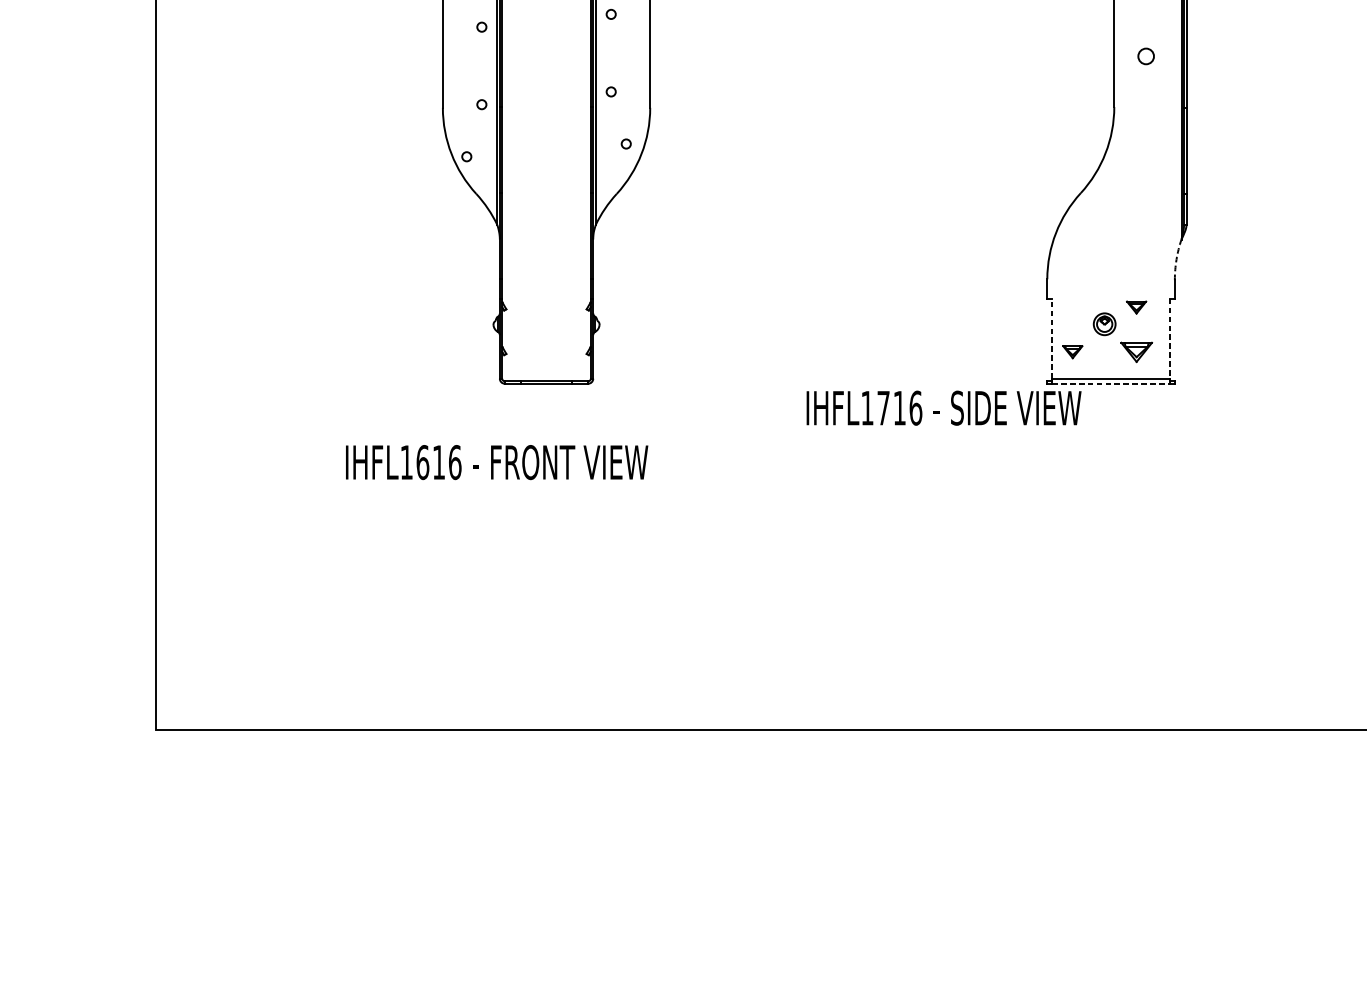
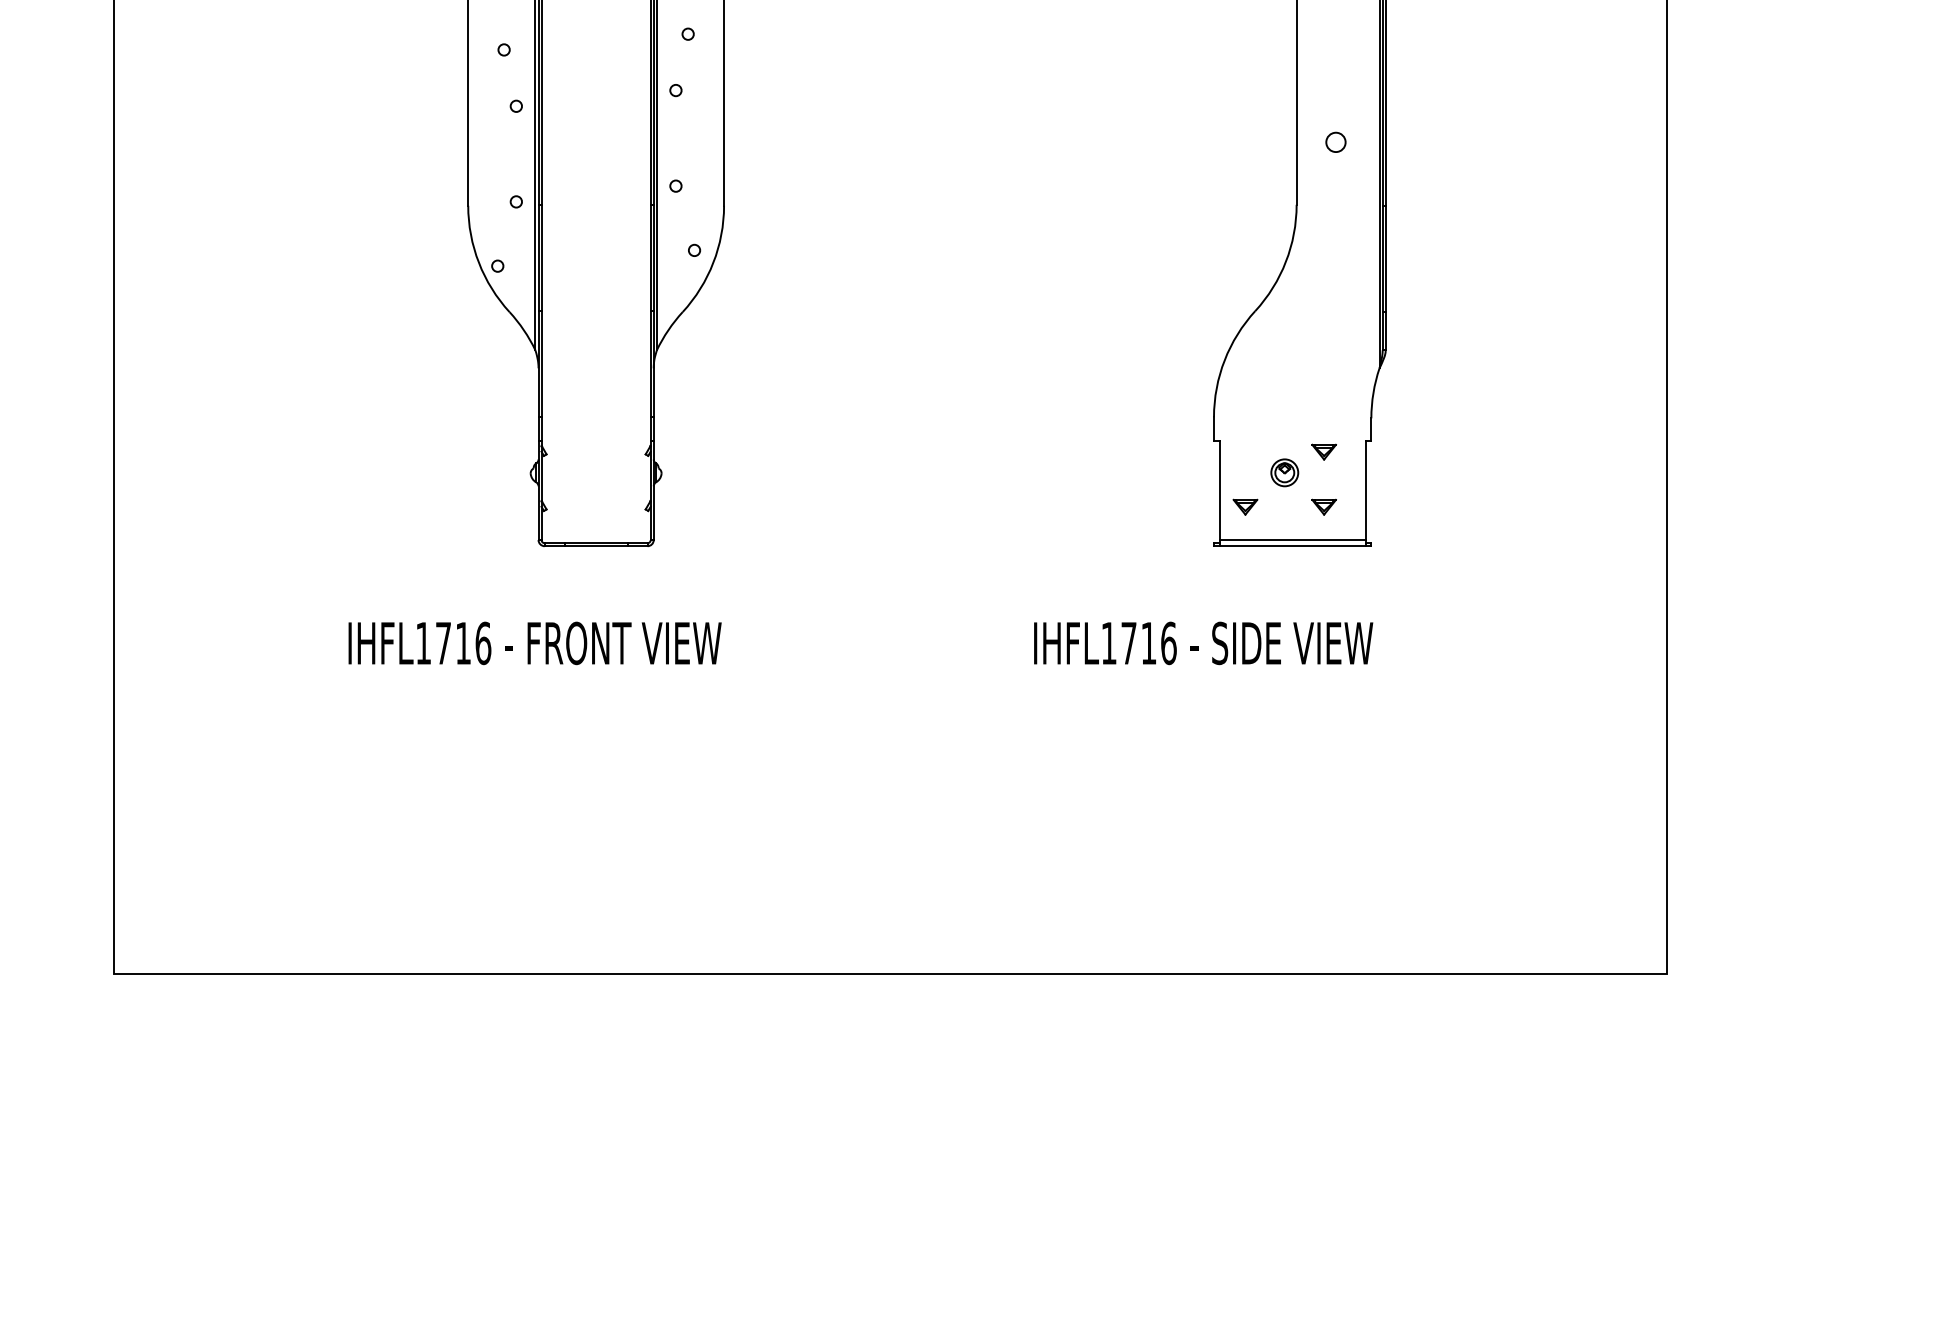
arc: (1176, 259) -> (1373, 393), dashed -> solid
line: (1051, 338) -> (1219, 490), dashed -> solid
line: (1170, 339) -> (1365, 491), dashed -> solid
part: (1136, 351) -> (1323, 506), size x0.62
line: (1110, 383) -> (1292, 546), dashed -> solid
text: (943, 408) -> (1203, 643), moved
text: (422, 462) -> (443, 643), IHFL1616 -> IHFL1716

